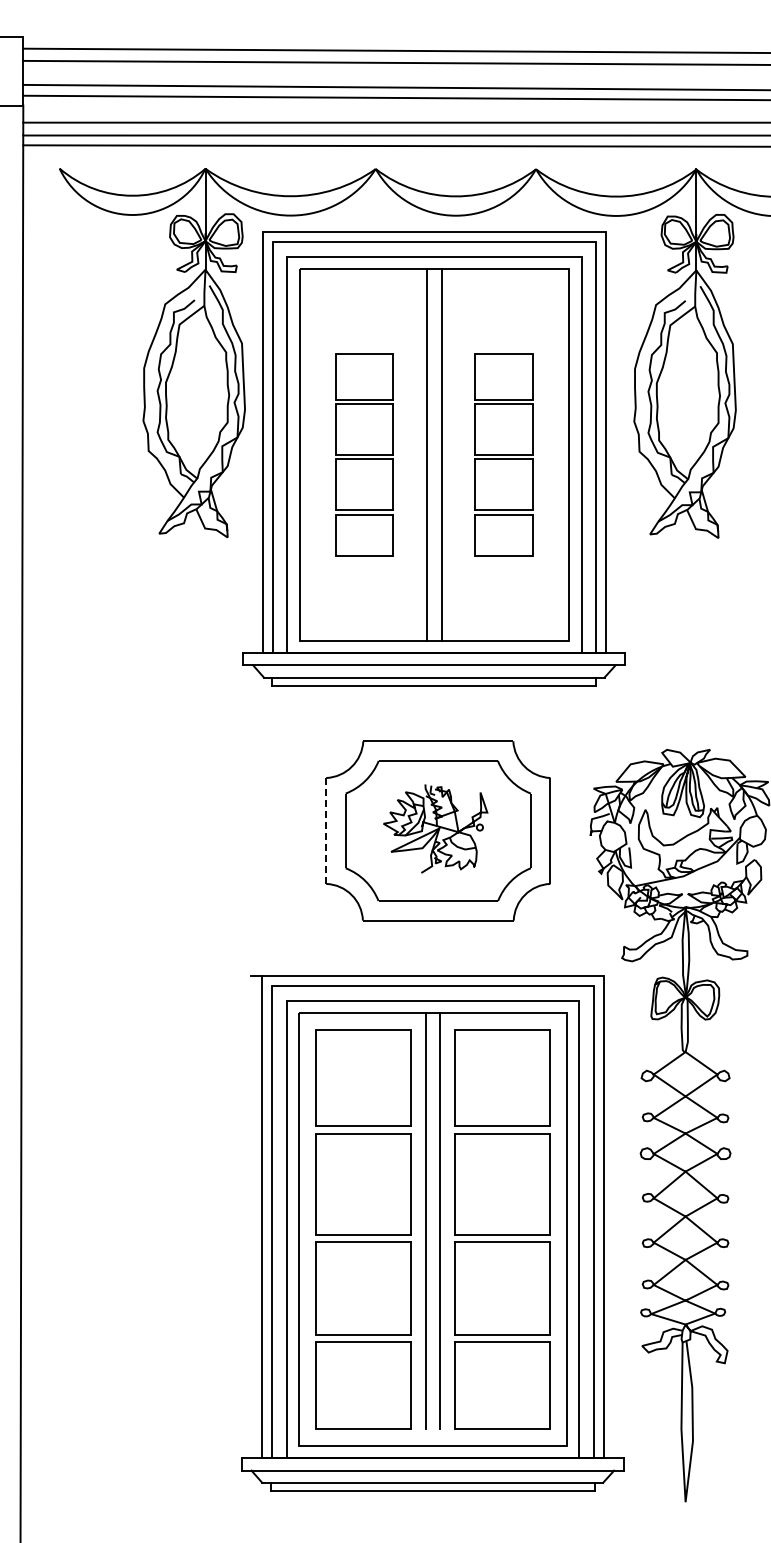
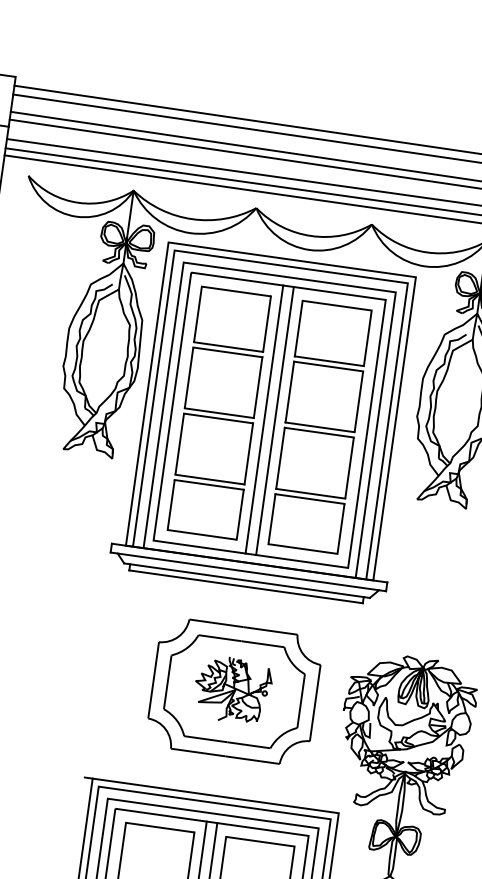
part: (364, 454) -> (219, 412), size x1.67
part: (503, 454) -> (319, 426), size x1.67
line: (326, 830) -> (153, 680), dashed -> solid

